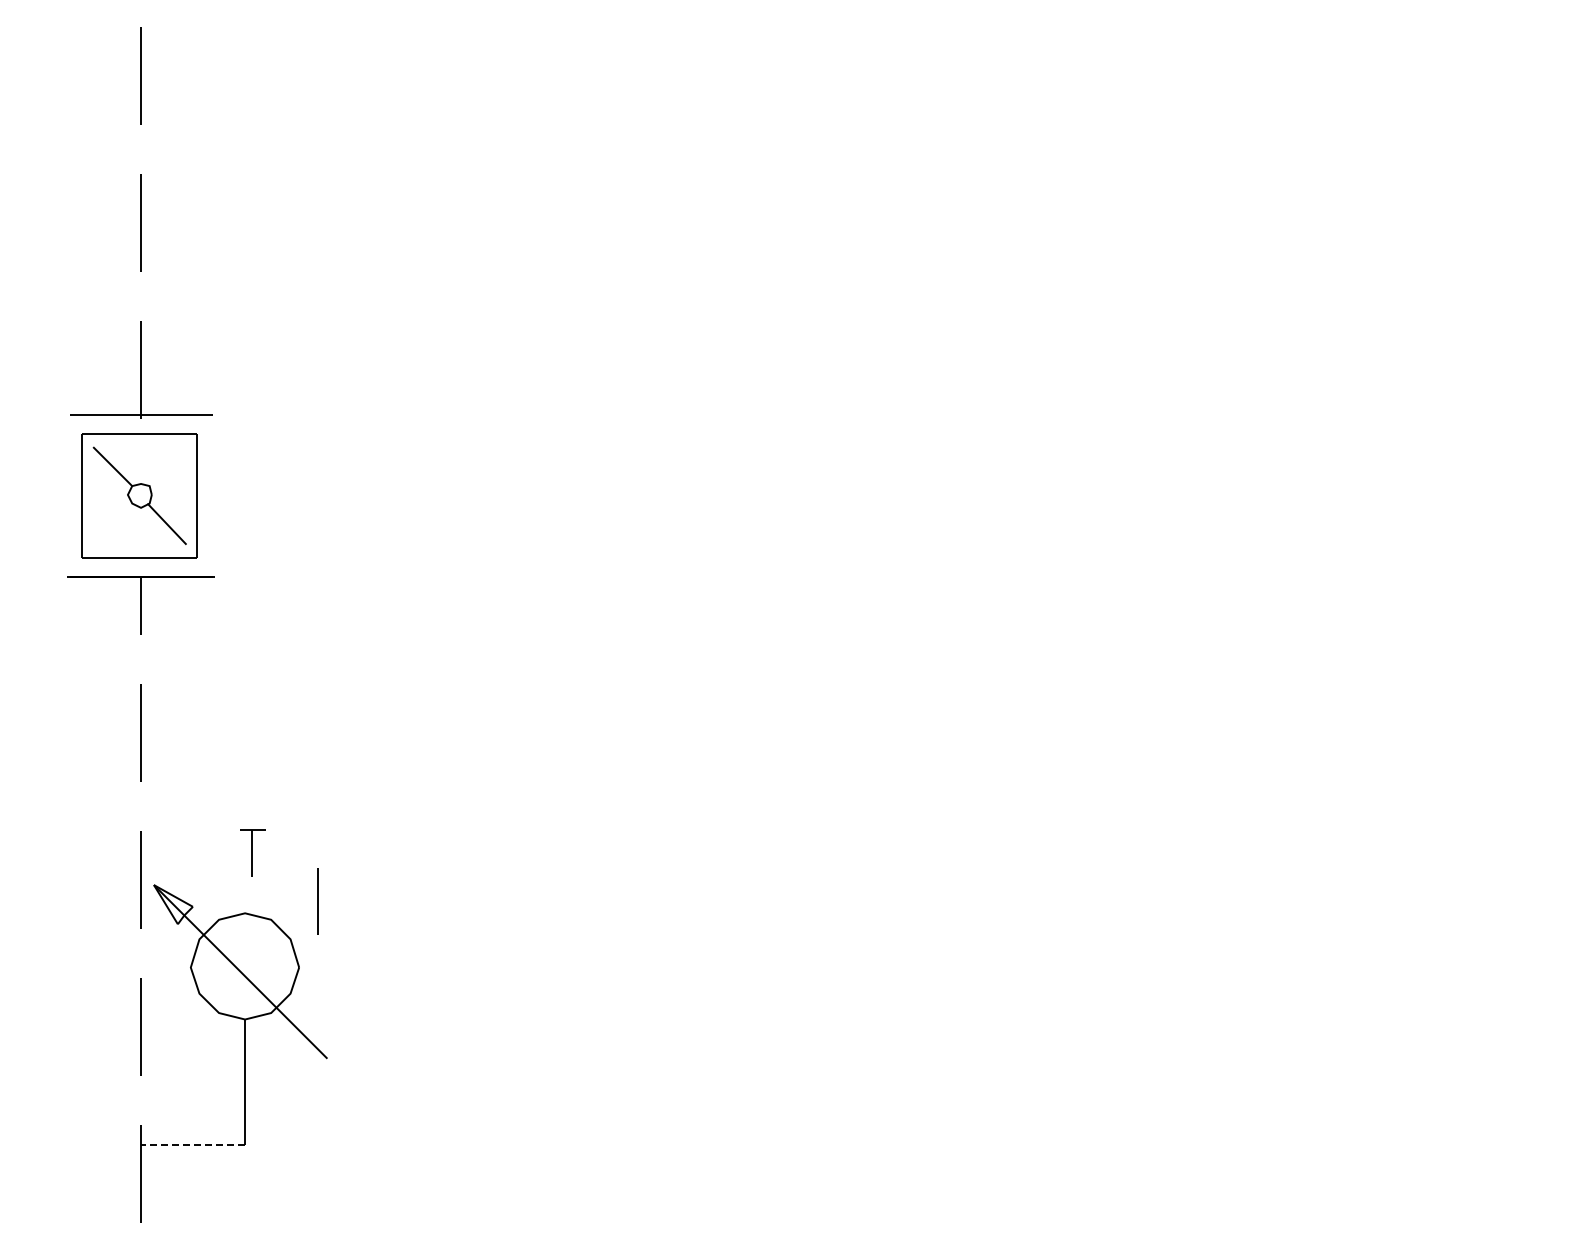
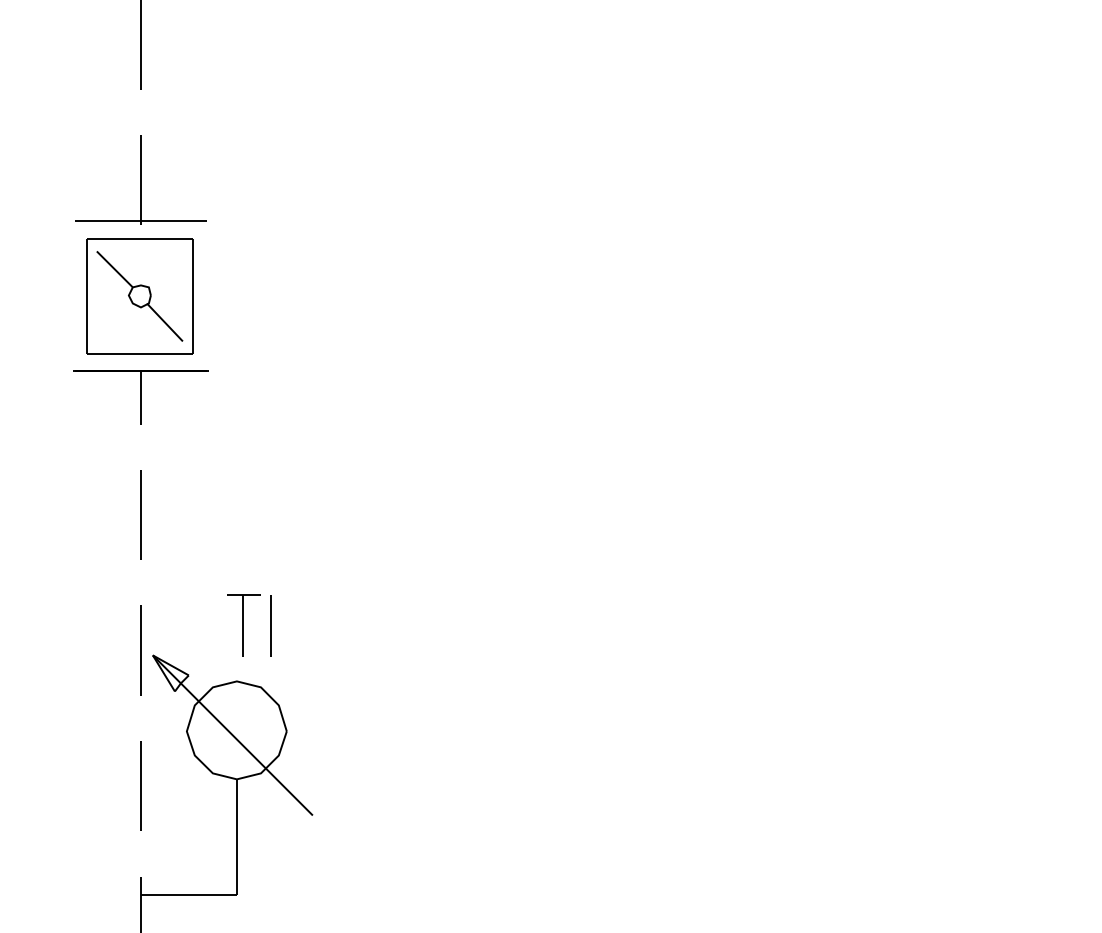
part: (252, 852) -> (243, 625), size x1.43
line: (317, 901) -> (270, 626), moved
line: (192, 1145) -> (188, 895), dashed -> solid

